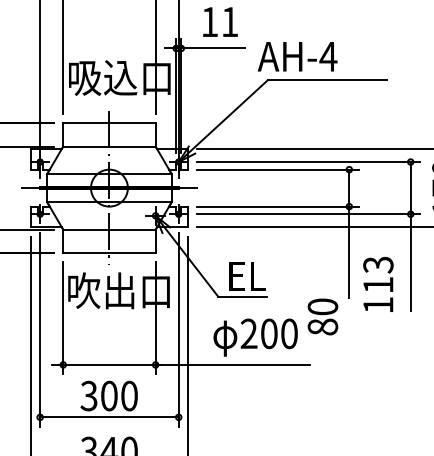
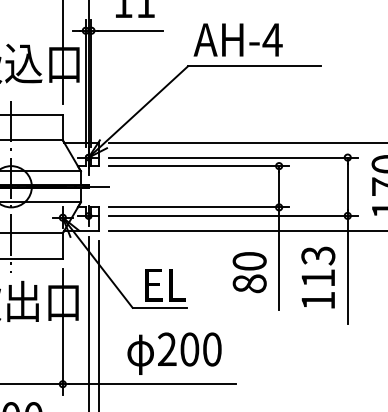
text: (297, 56) -> (238, 39), moved
text: (378, 284) -> (318, 277), moved
text: (322, 316) -> (249, 272), moved

